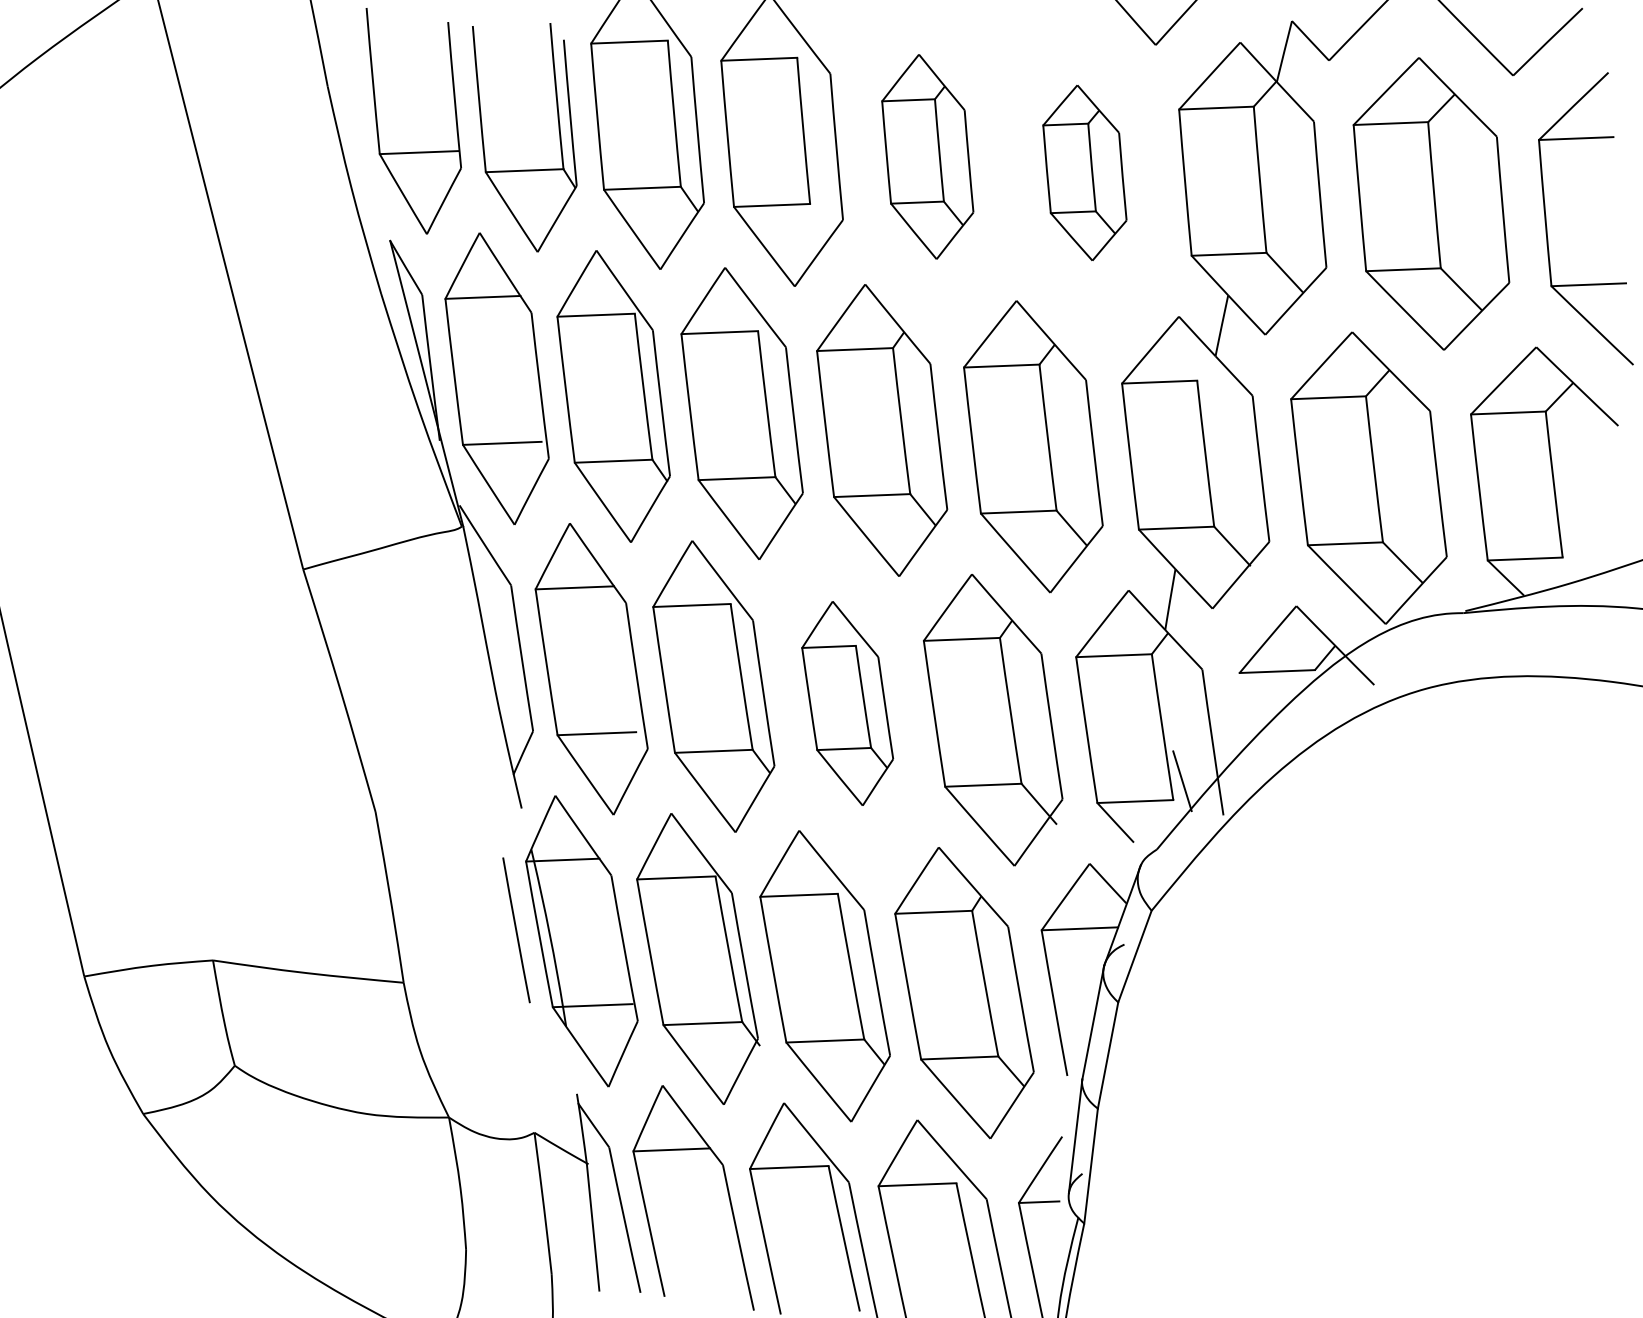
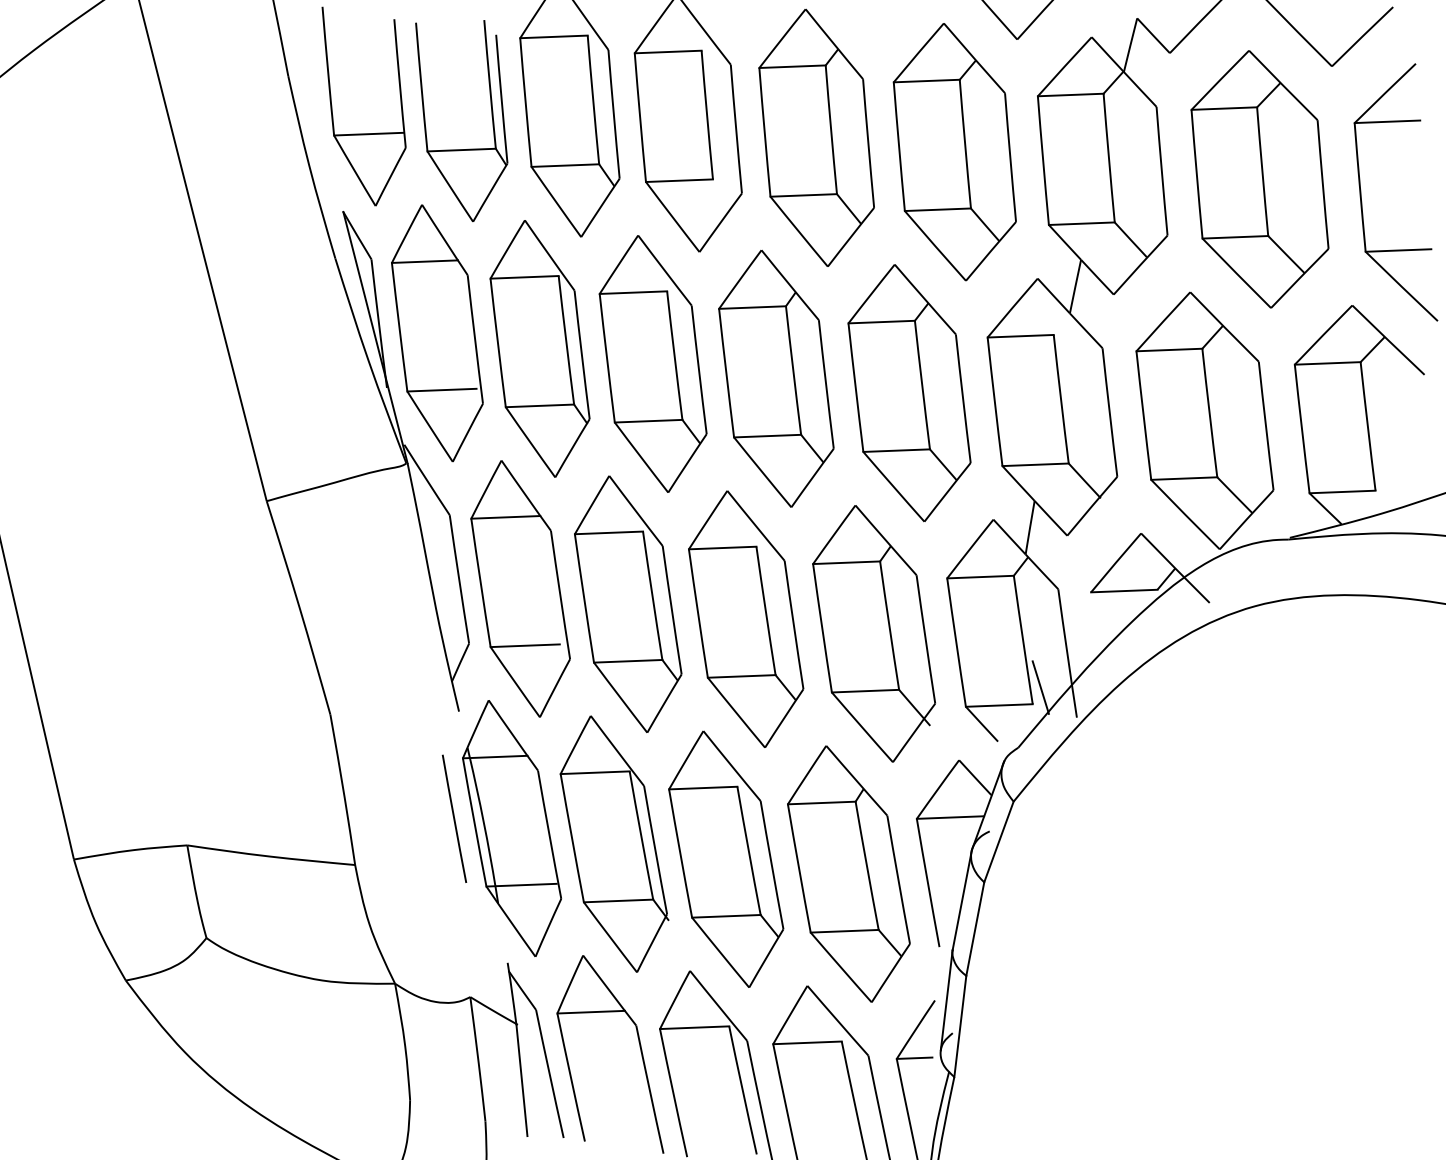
part: (927, 156) -> (816, 137), size x1.43
part: (1084, 172) -> (954, 151), size x1.67
part: (847, 703) -> (745, 619), size x1.43

